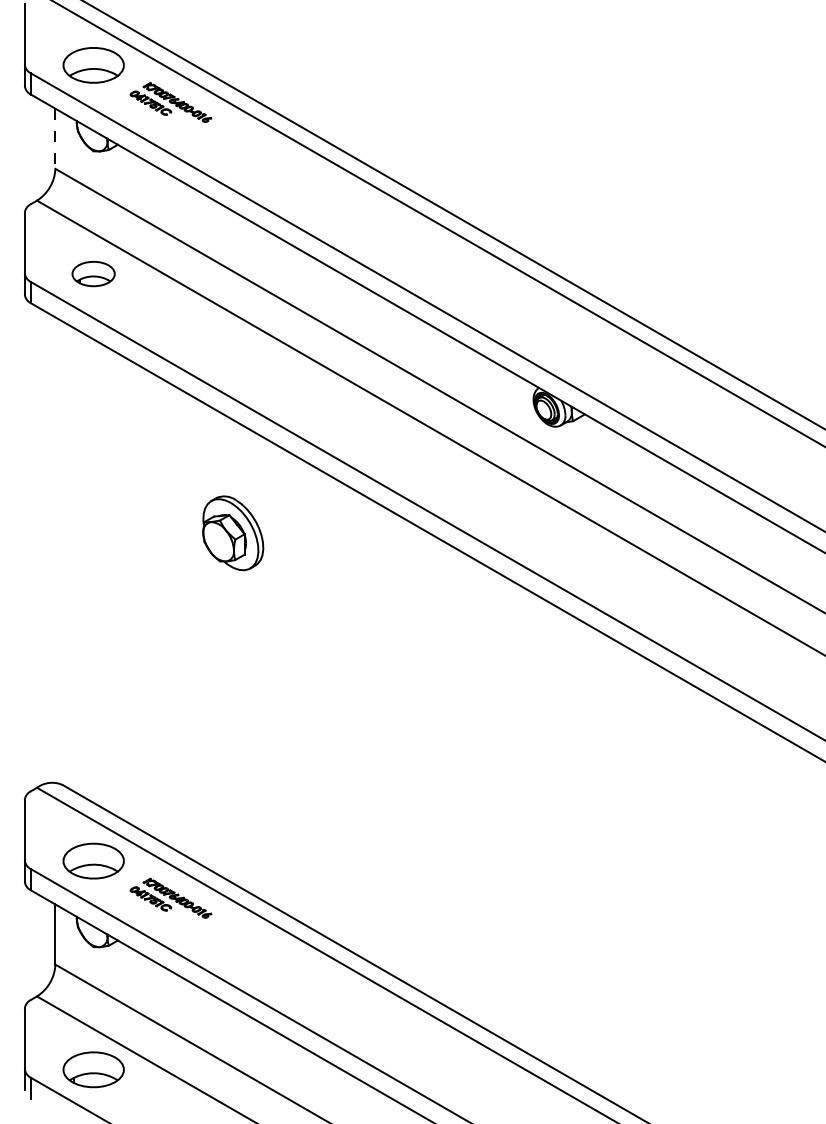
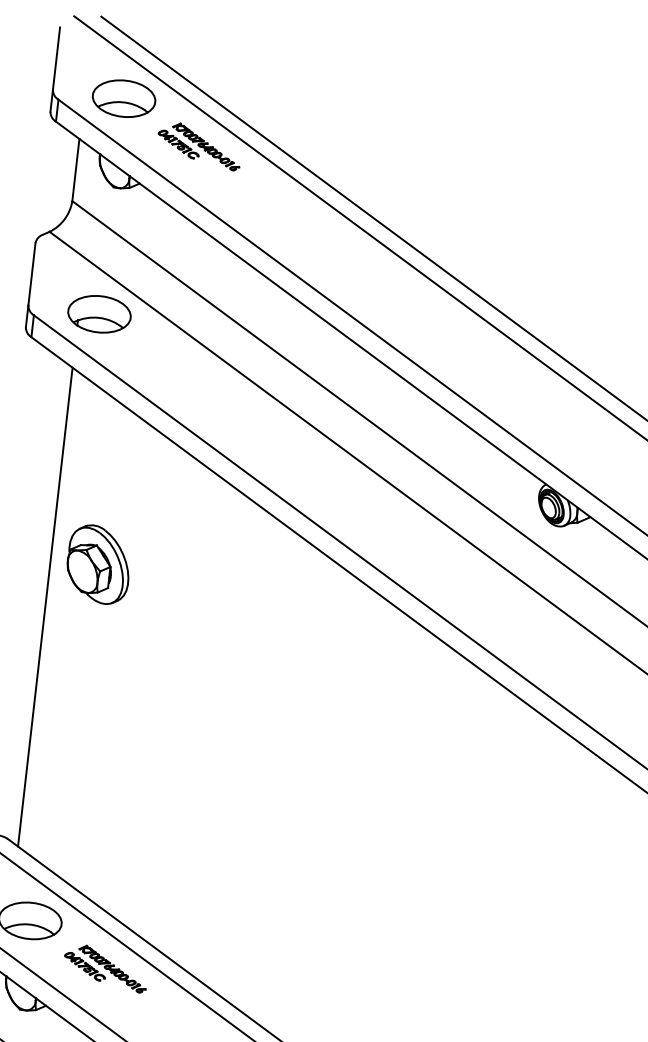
line: (55, 139) -> (75, 170), dashed -> solid
part: (93, 273) -> (99, 313), size x1.43
part: (233, 533) -> (99, 564), moved
line: (73, 559) -> (45, 606), added

